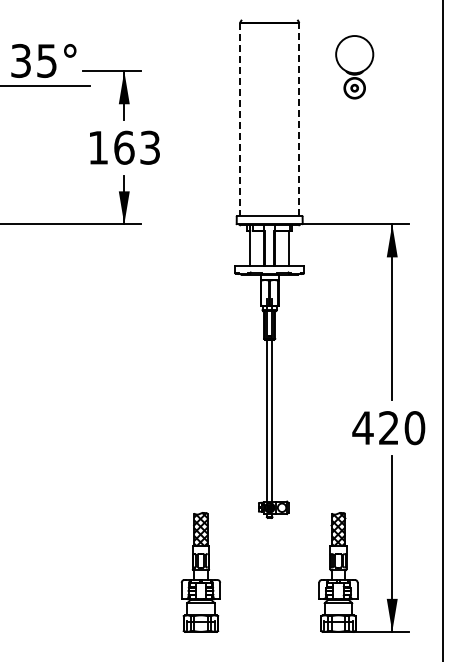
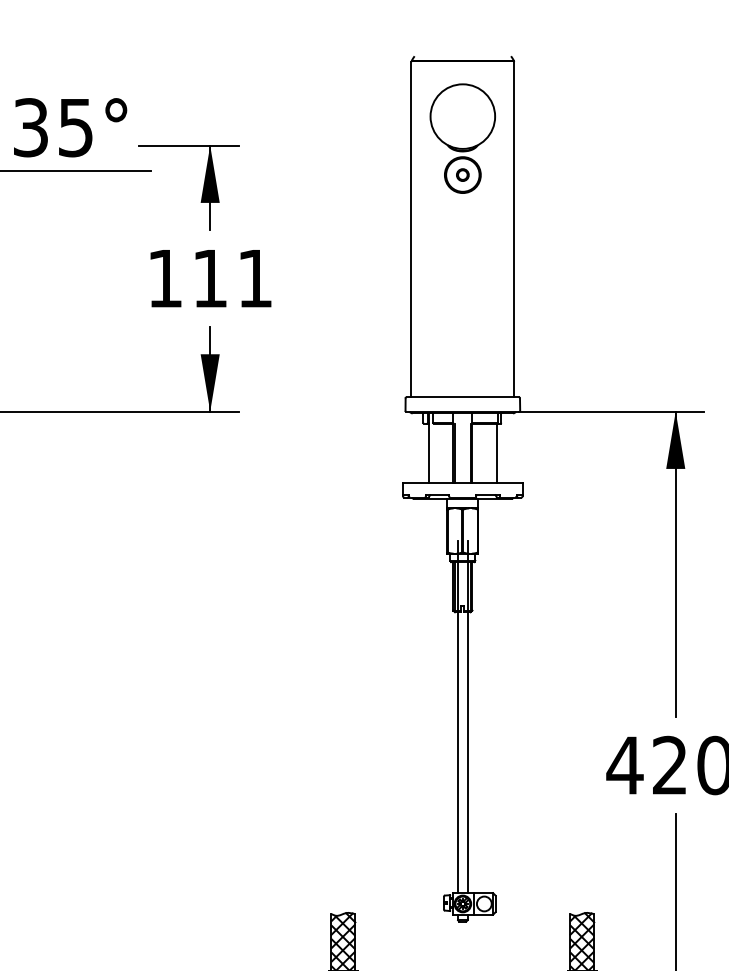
part: (354, 67) -> (462, 139), moved
line: (299, 119) -> (514, 229), dashed -> solid
line: (240, 120) -> (412, 231), dashed -> solid
text: (136, 147) -> (231, 278), 163 -> 111

